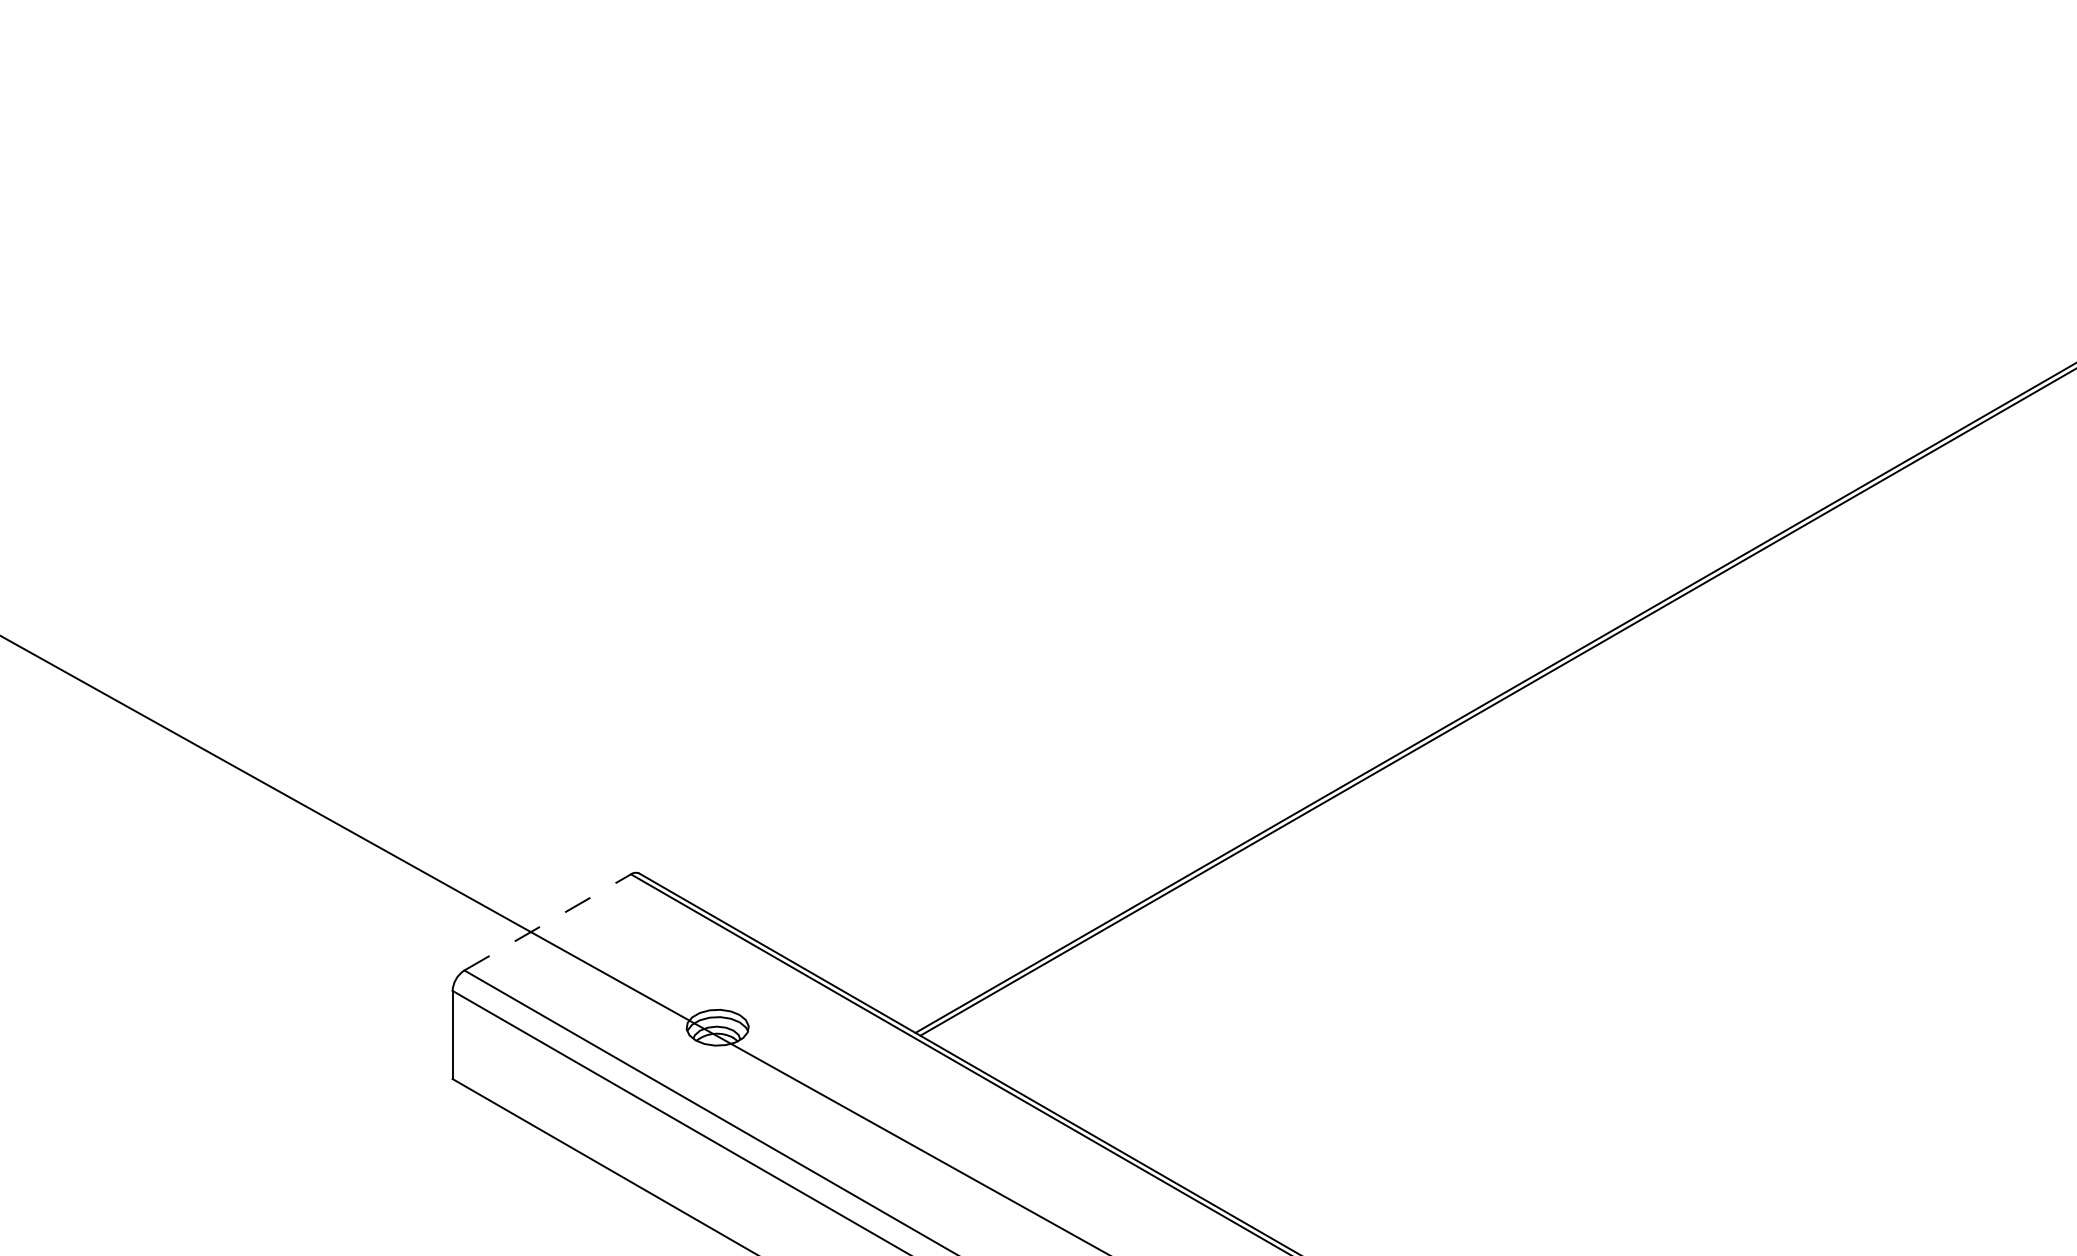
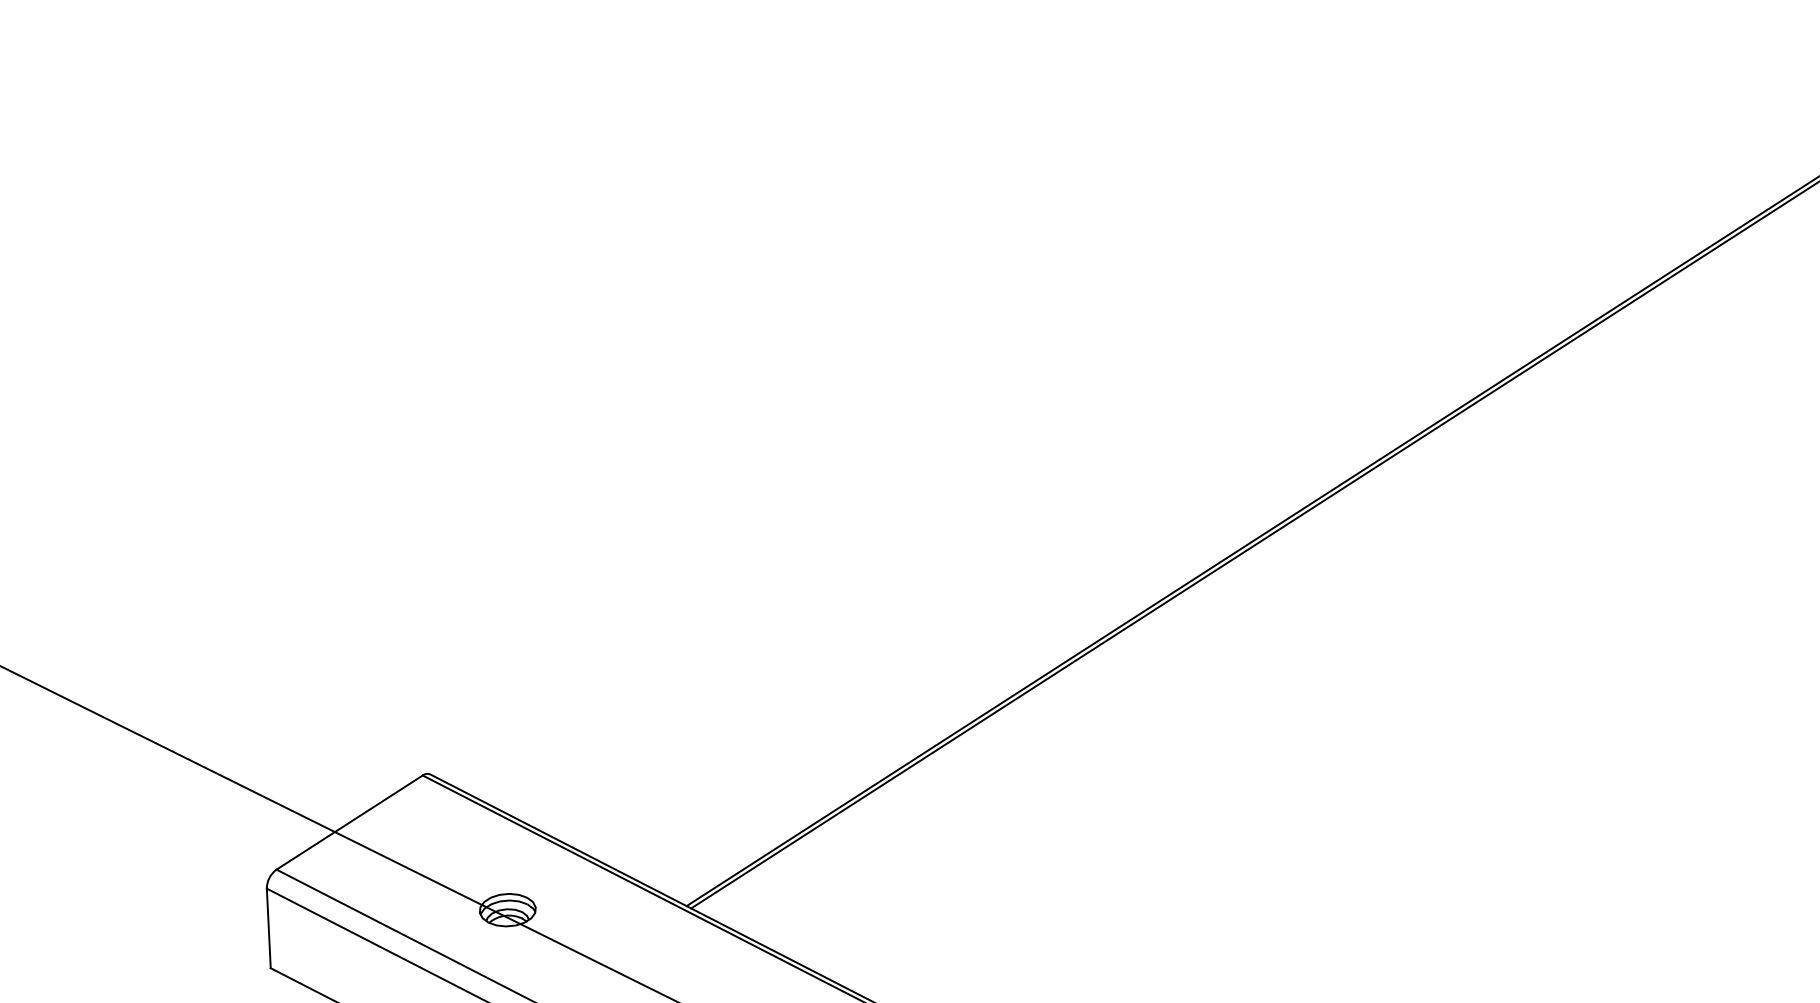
line: (548, 922) -> (350, 822), dashed -> solid

